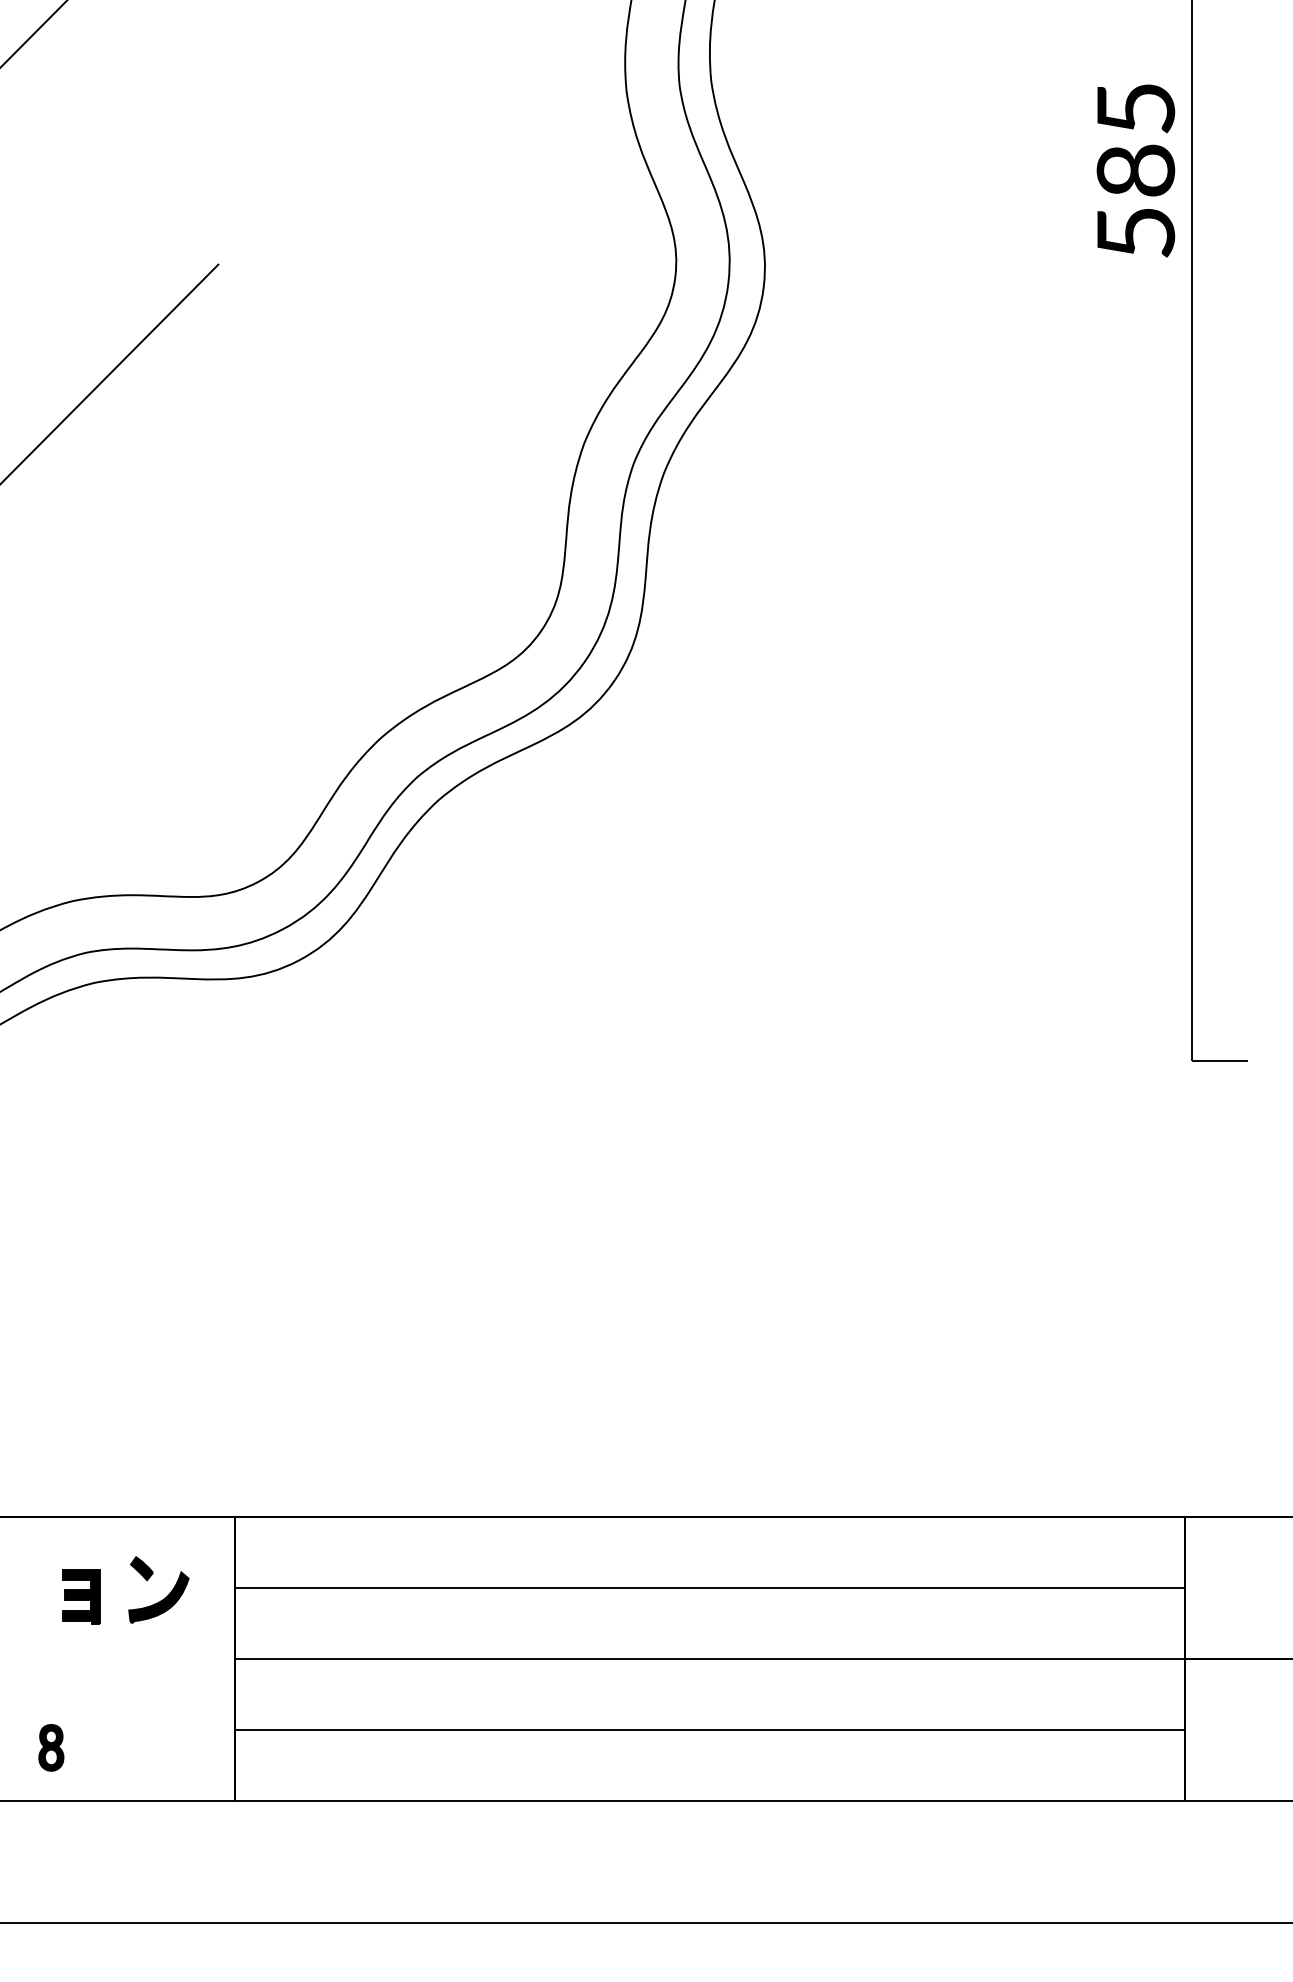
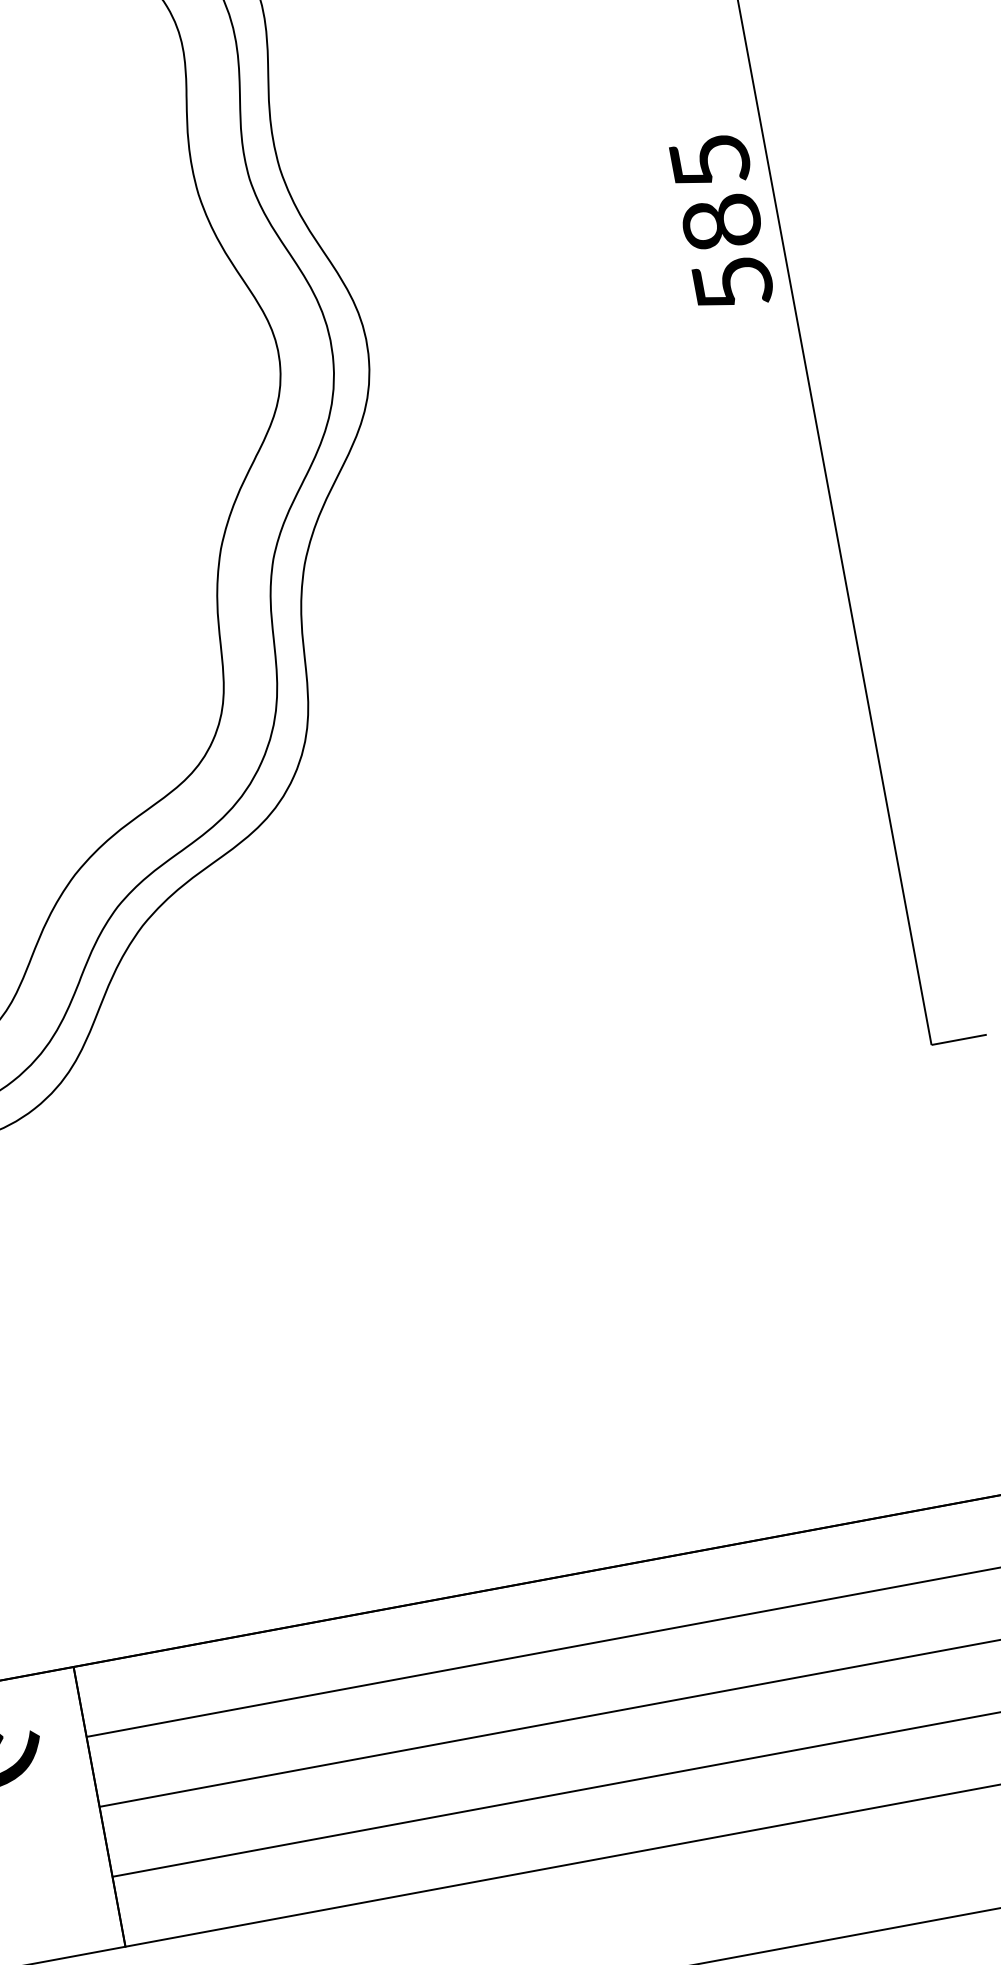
text: (1135, 170) -> (721, 222), moved

